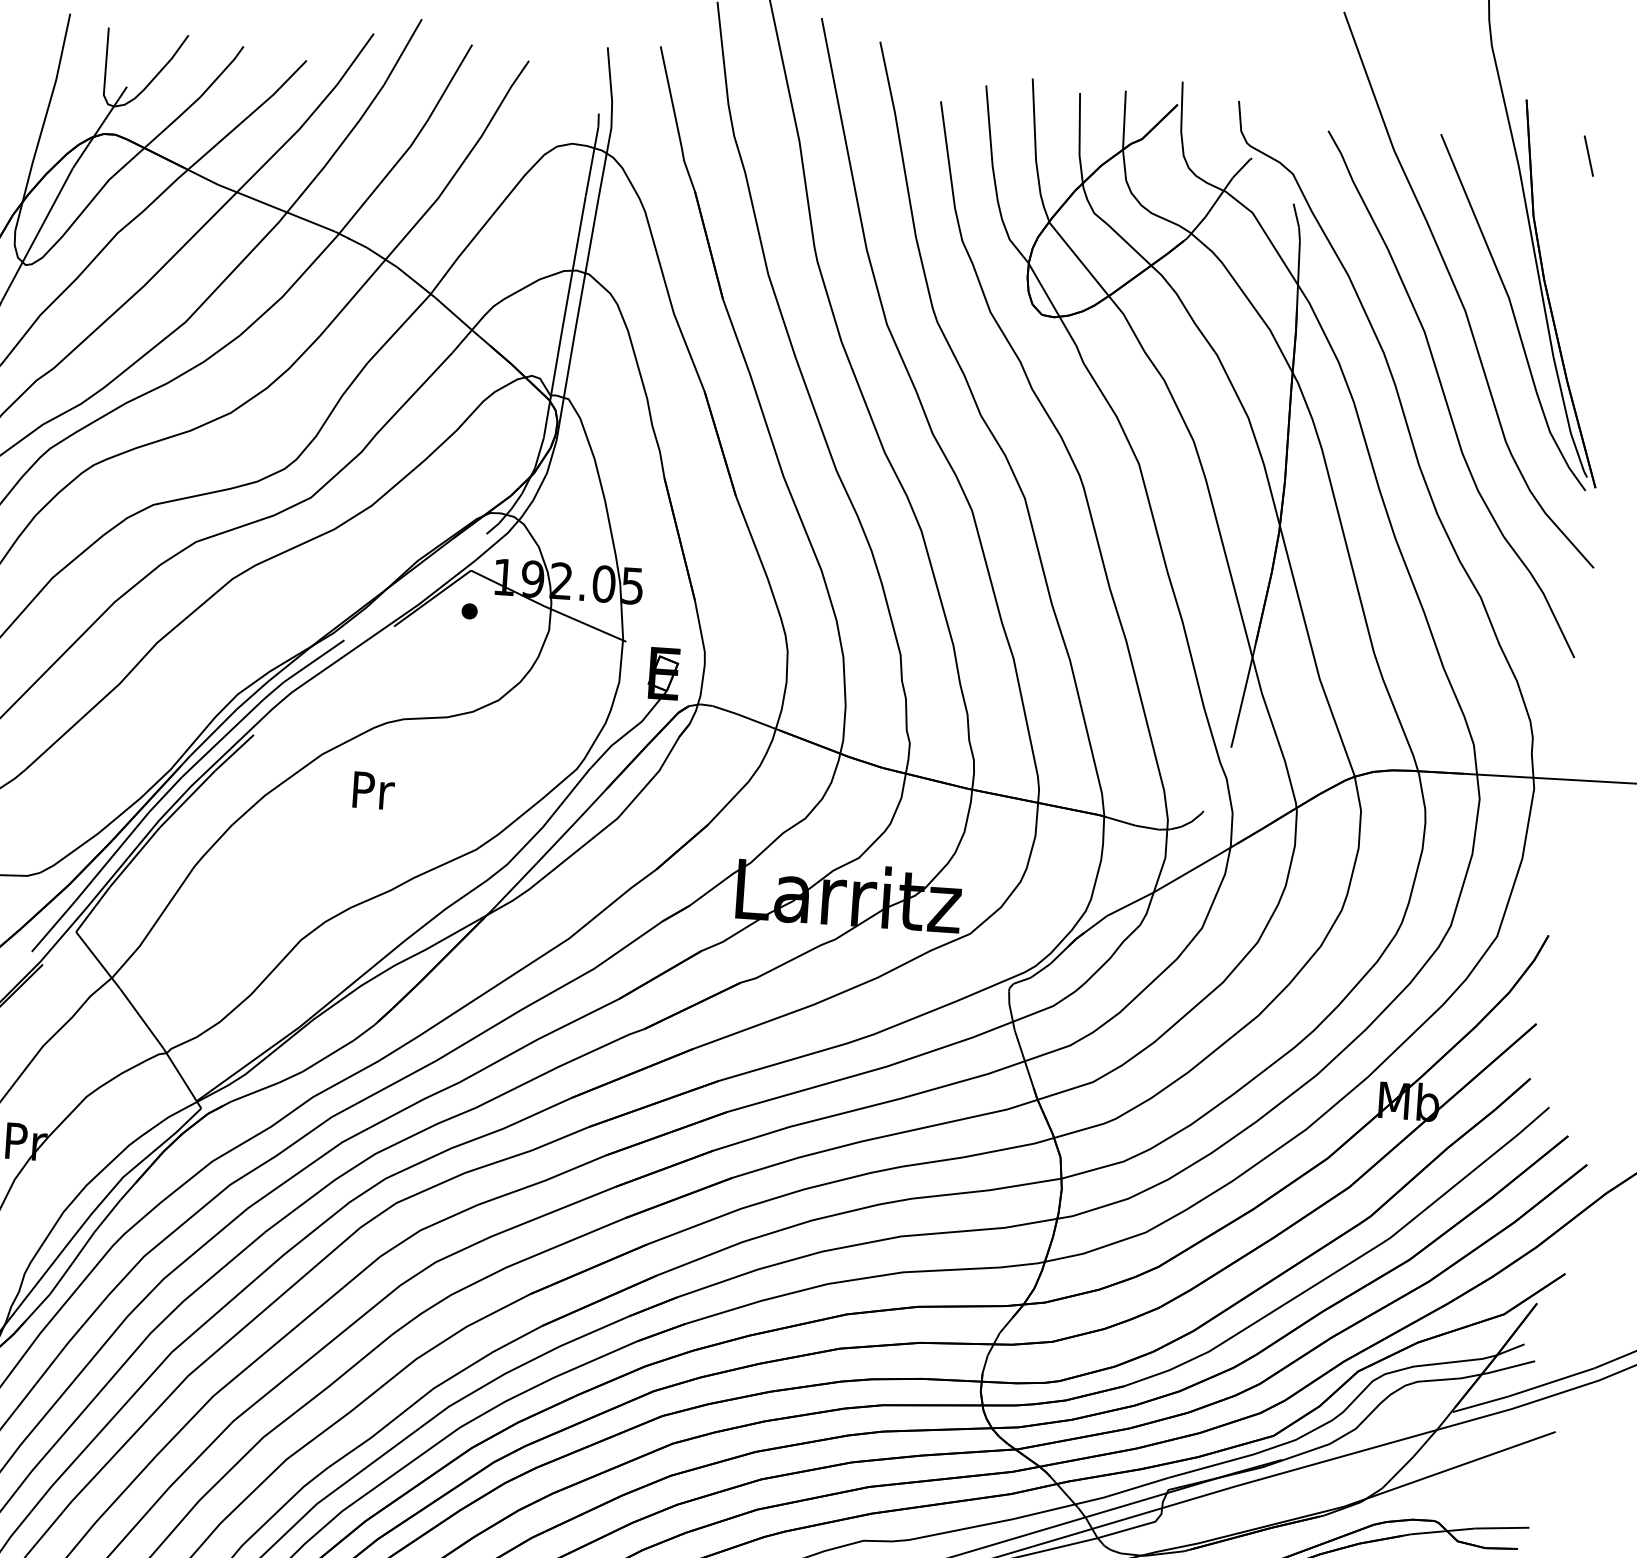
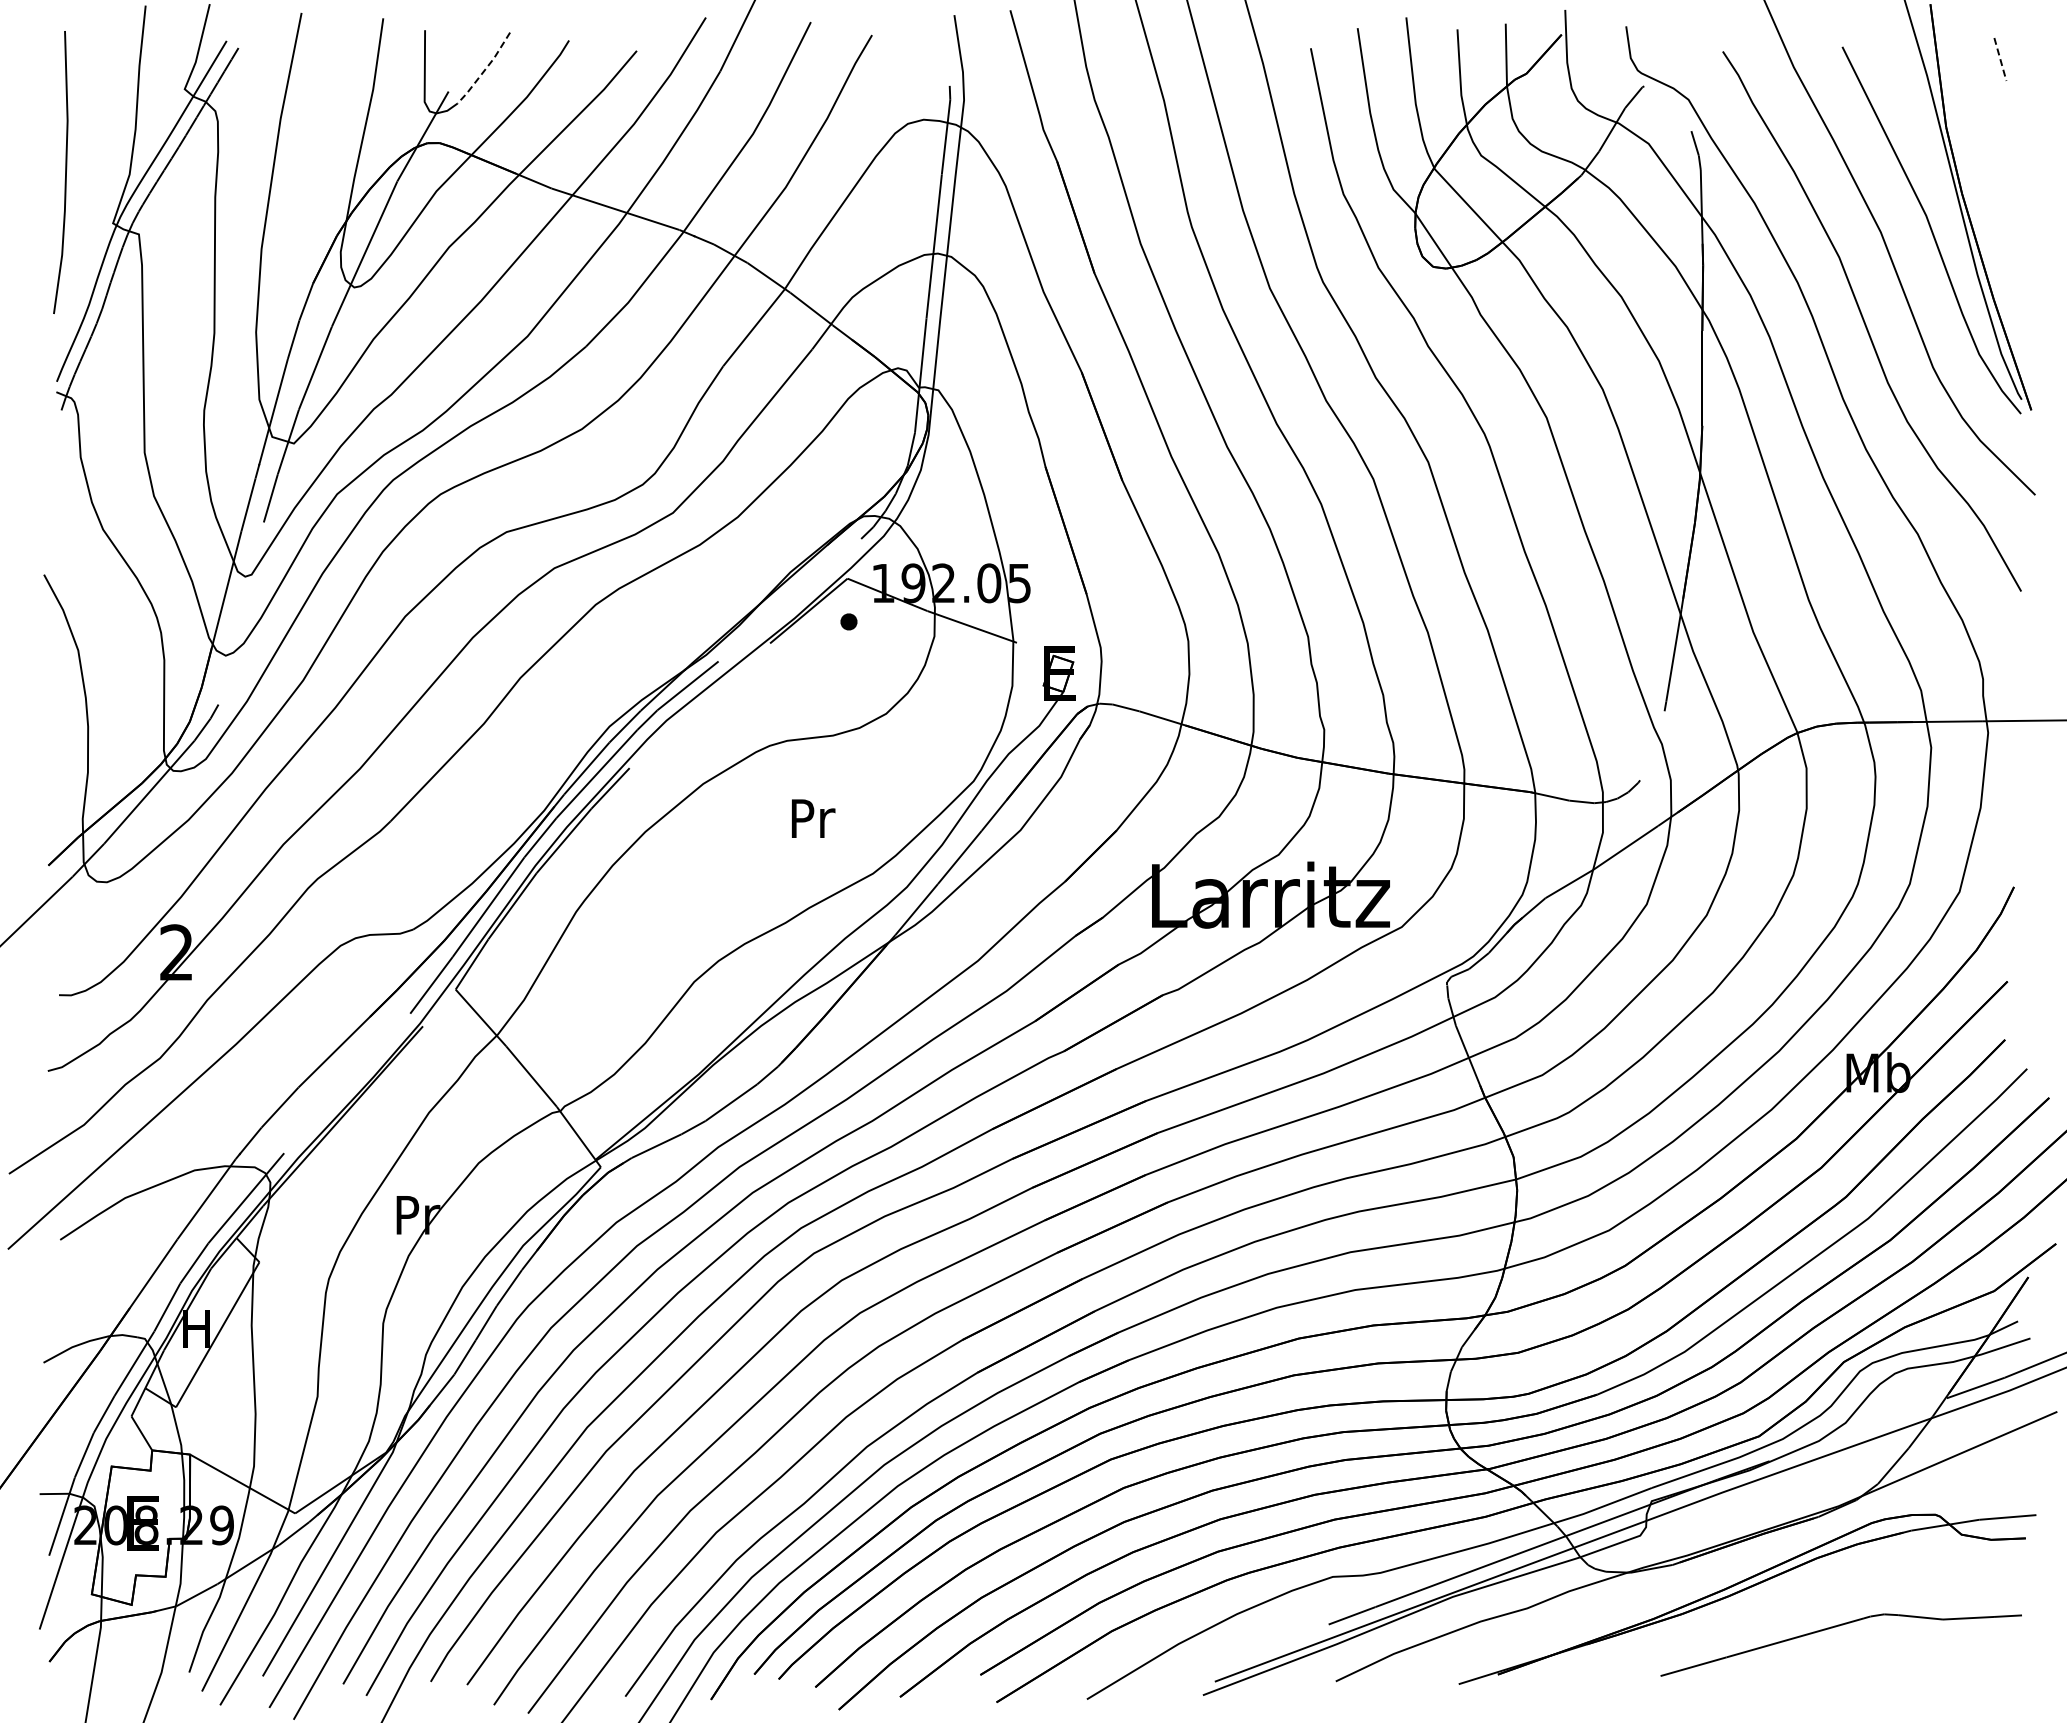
line: (163, 68) -> (485, 69), solid -> dashed
line: (1588, 156) -> (2000, 59), solid -> dashed
text: (373, 790) -> (813, 818), moved

